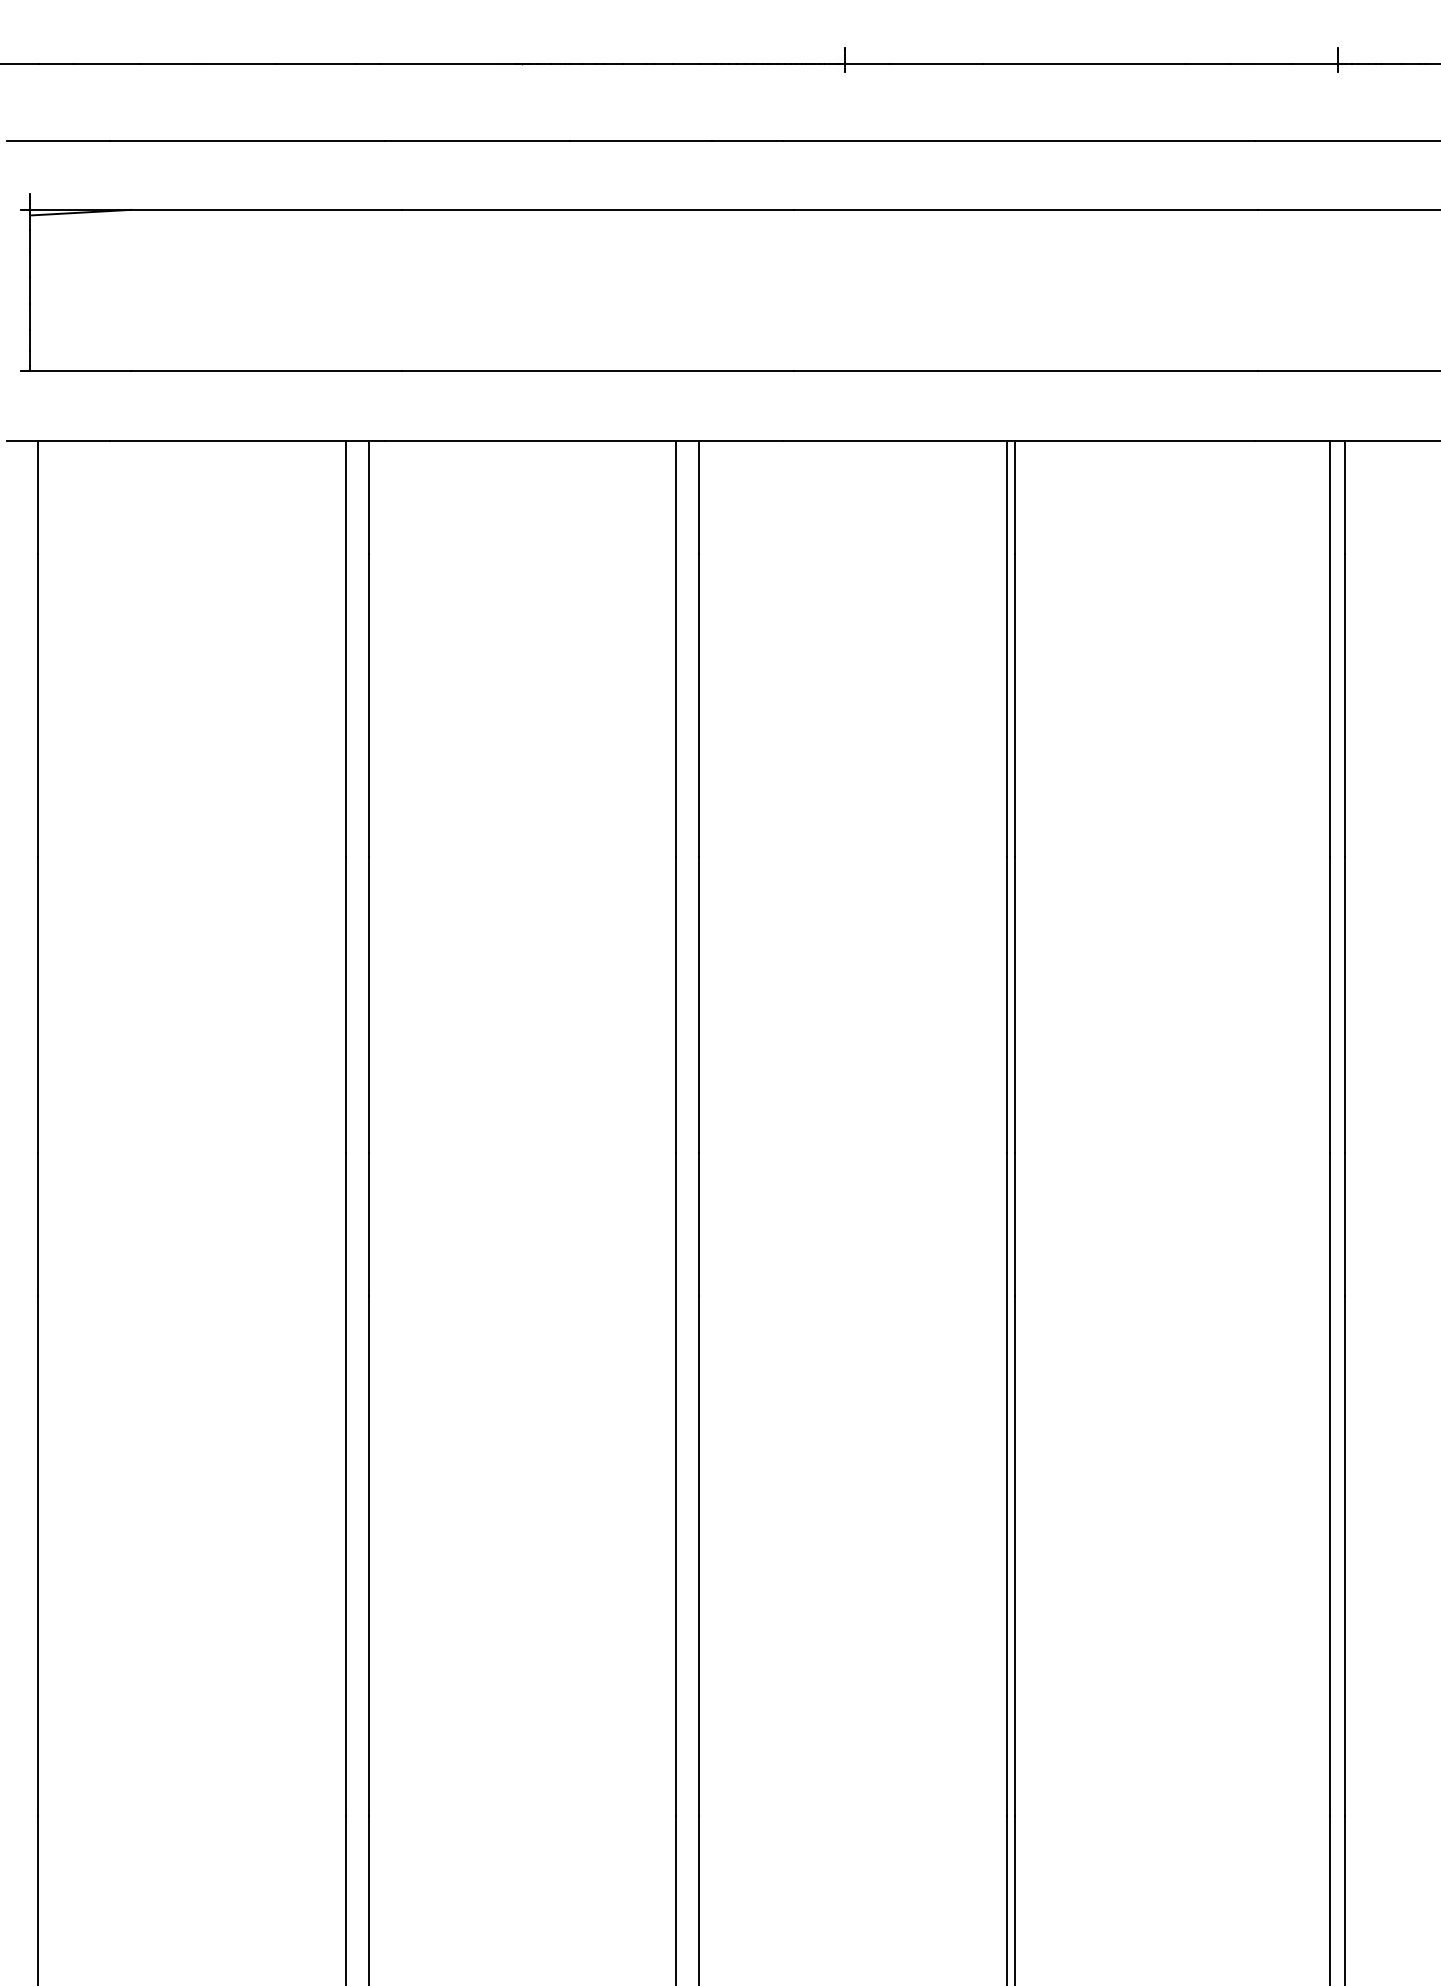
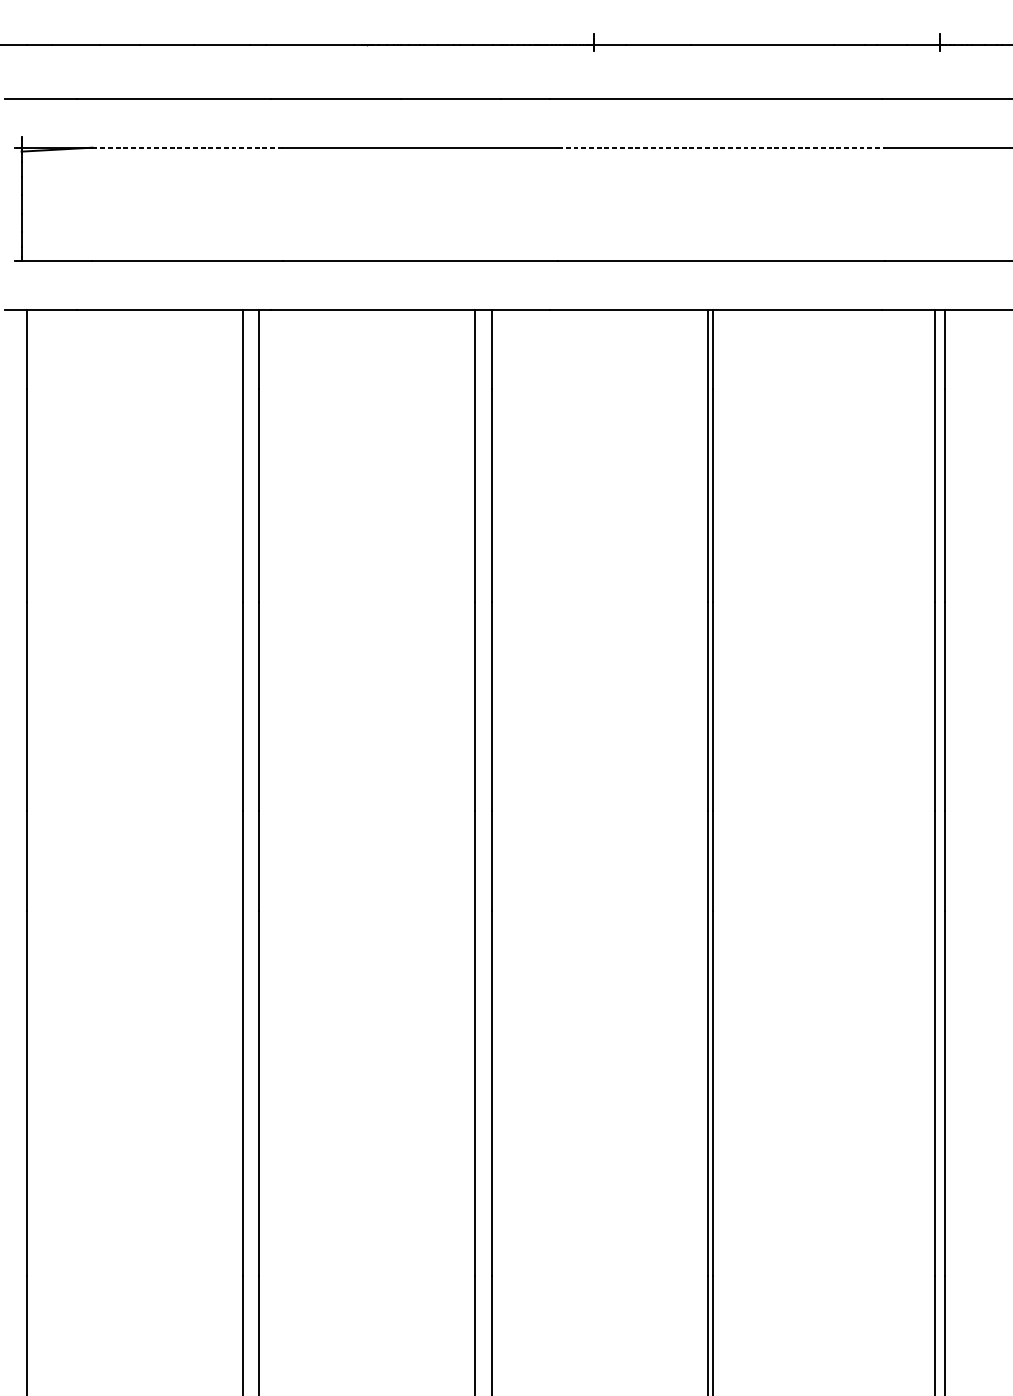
line: (267, 209) -> (188, 147), solid -> dashed
line: (1026, 209) -> (721, 147), solid -> dashed

